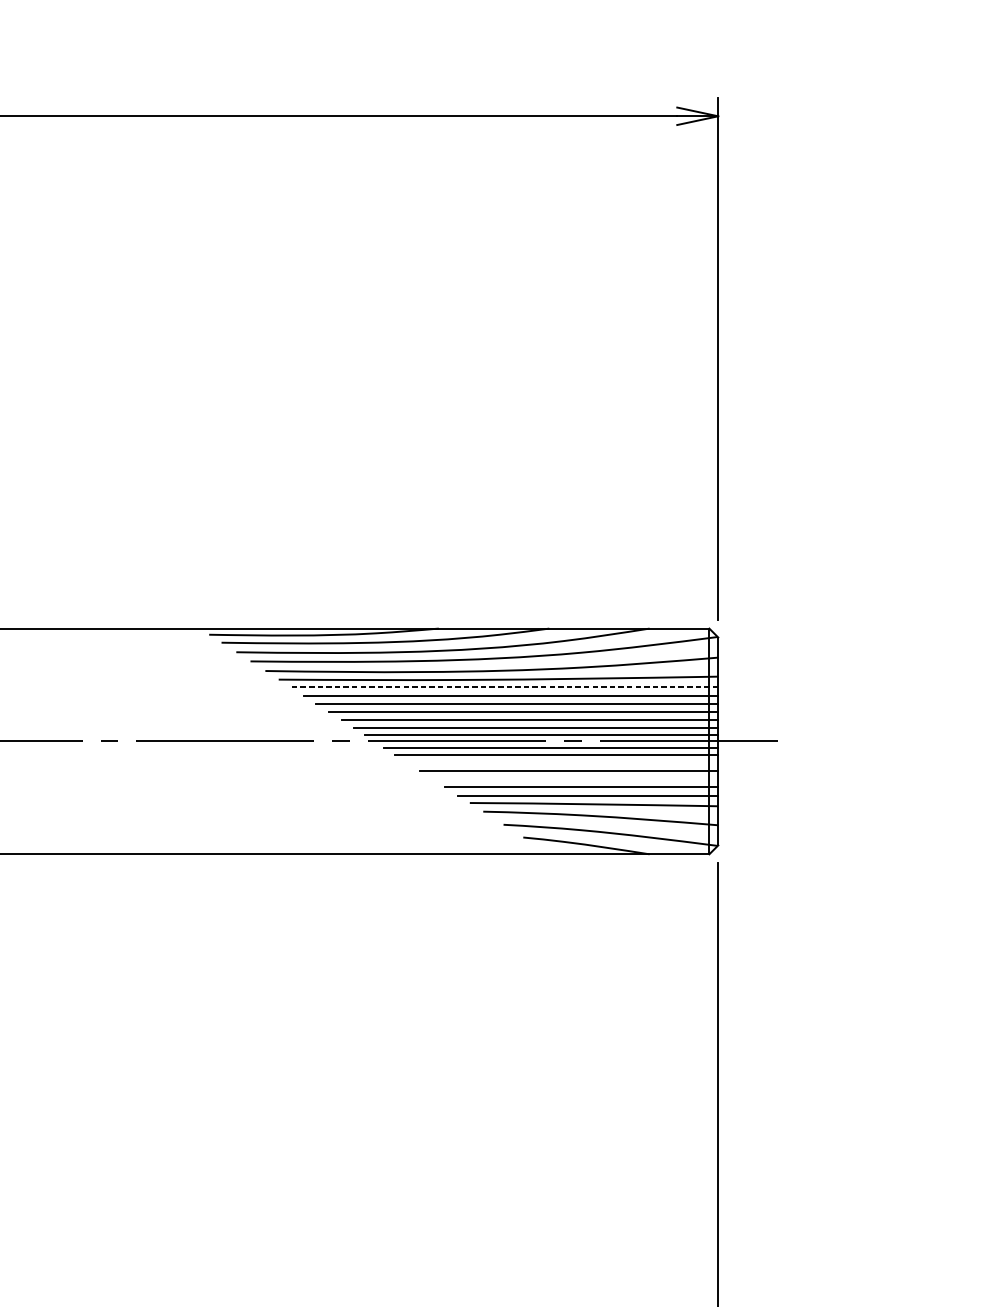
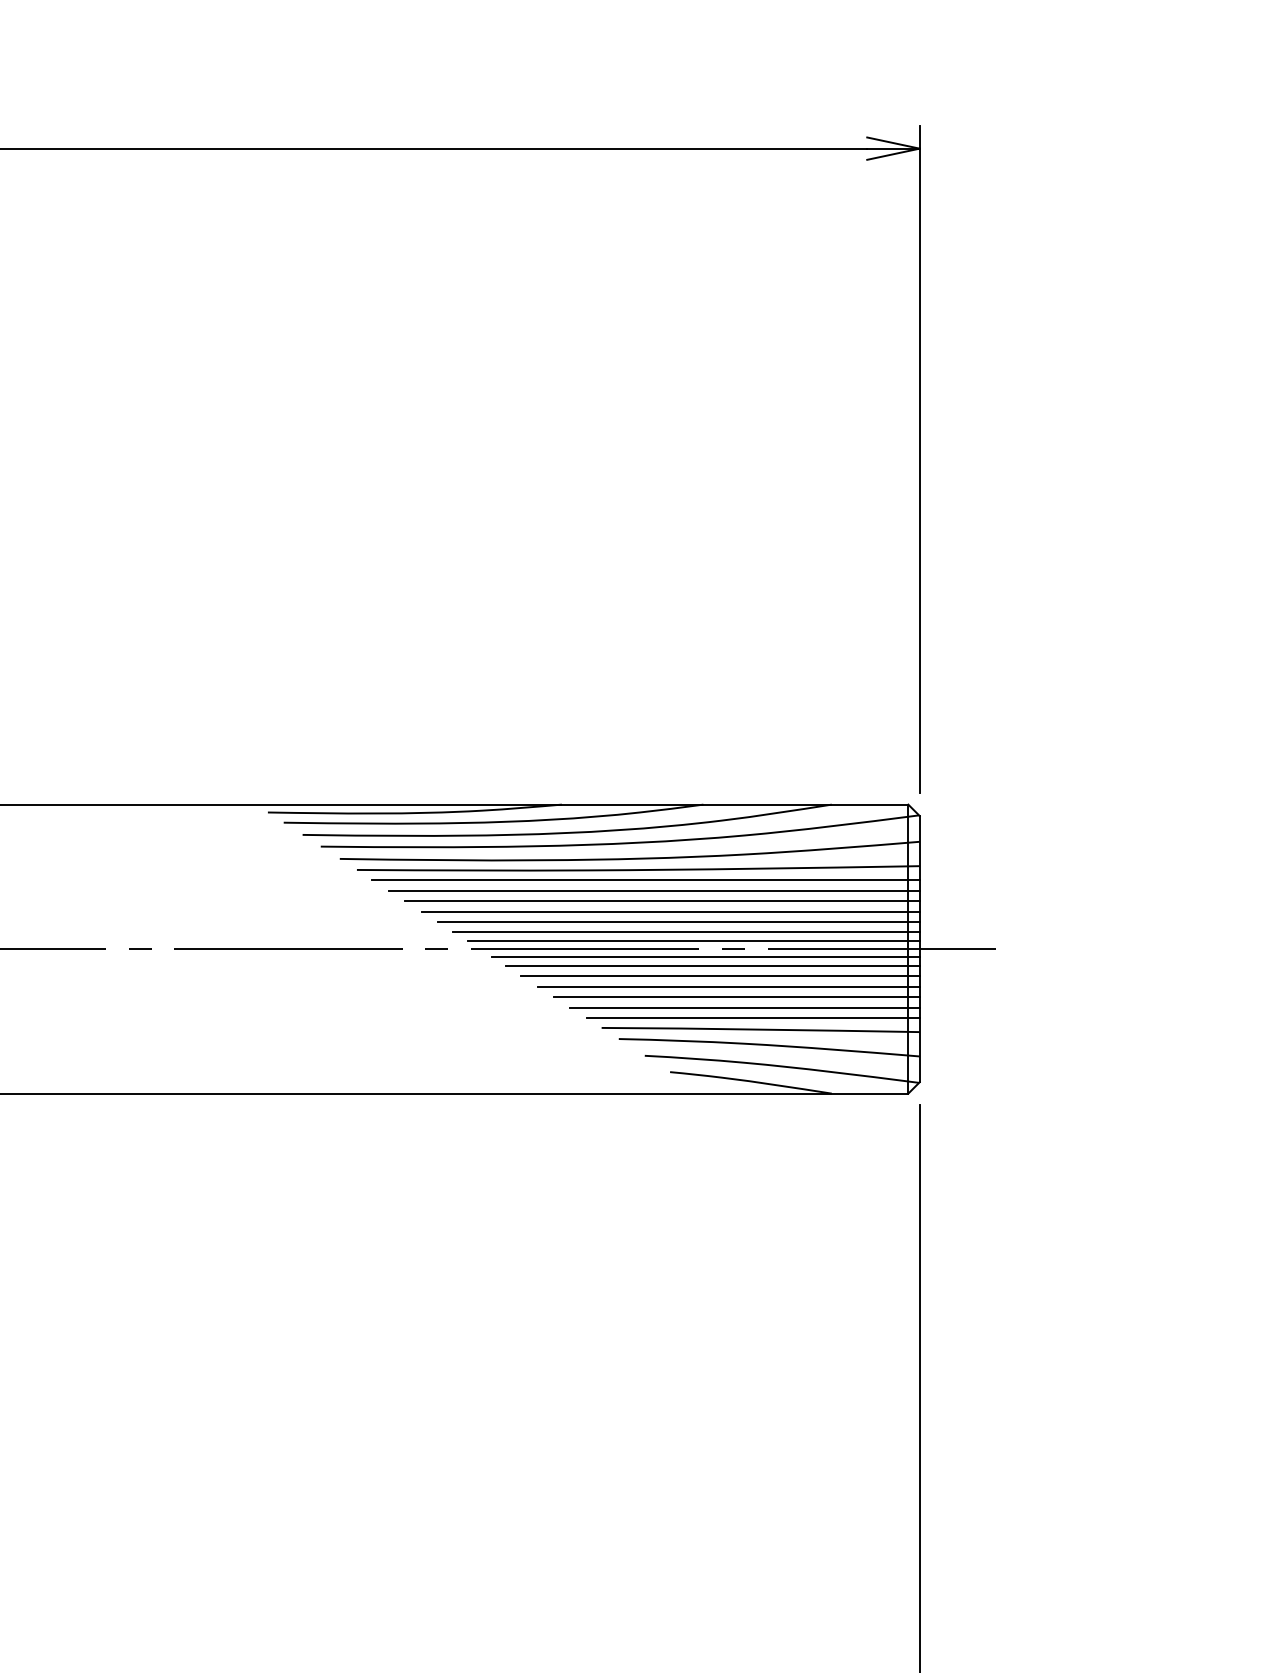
line: (504, 687) -> (646, 879), dashed -> solid
line: (562, 762) -> (720, 975), added
line: (575, 779) -> (736, 997), added

